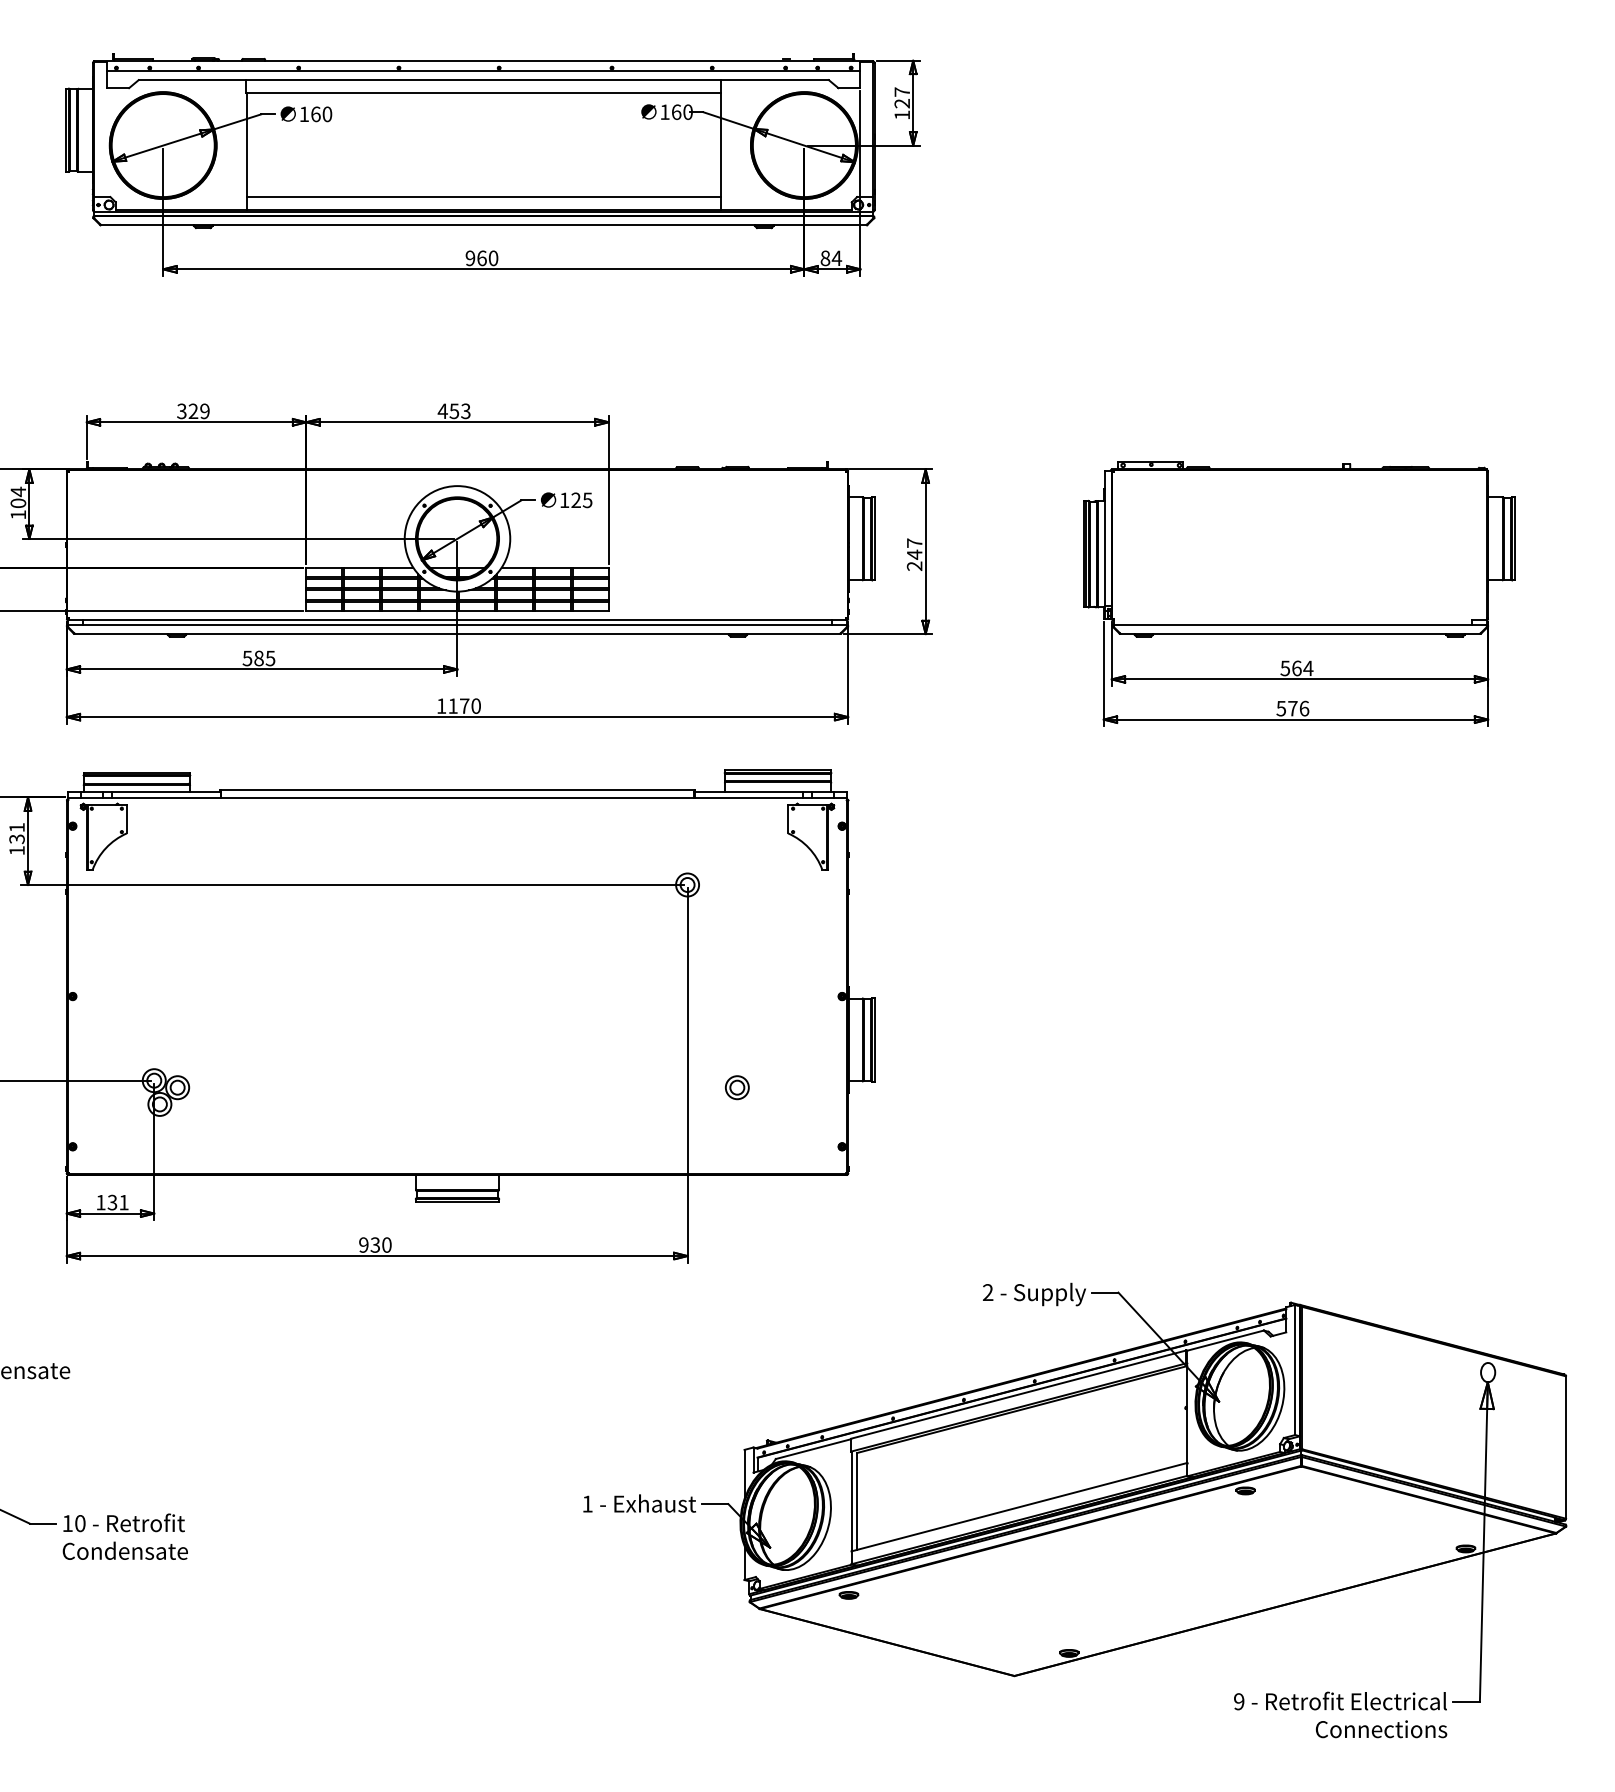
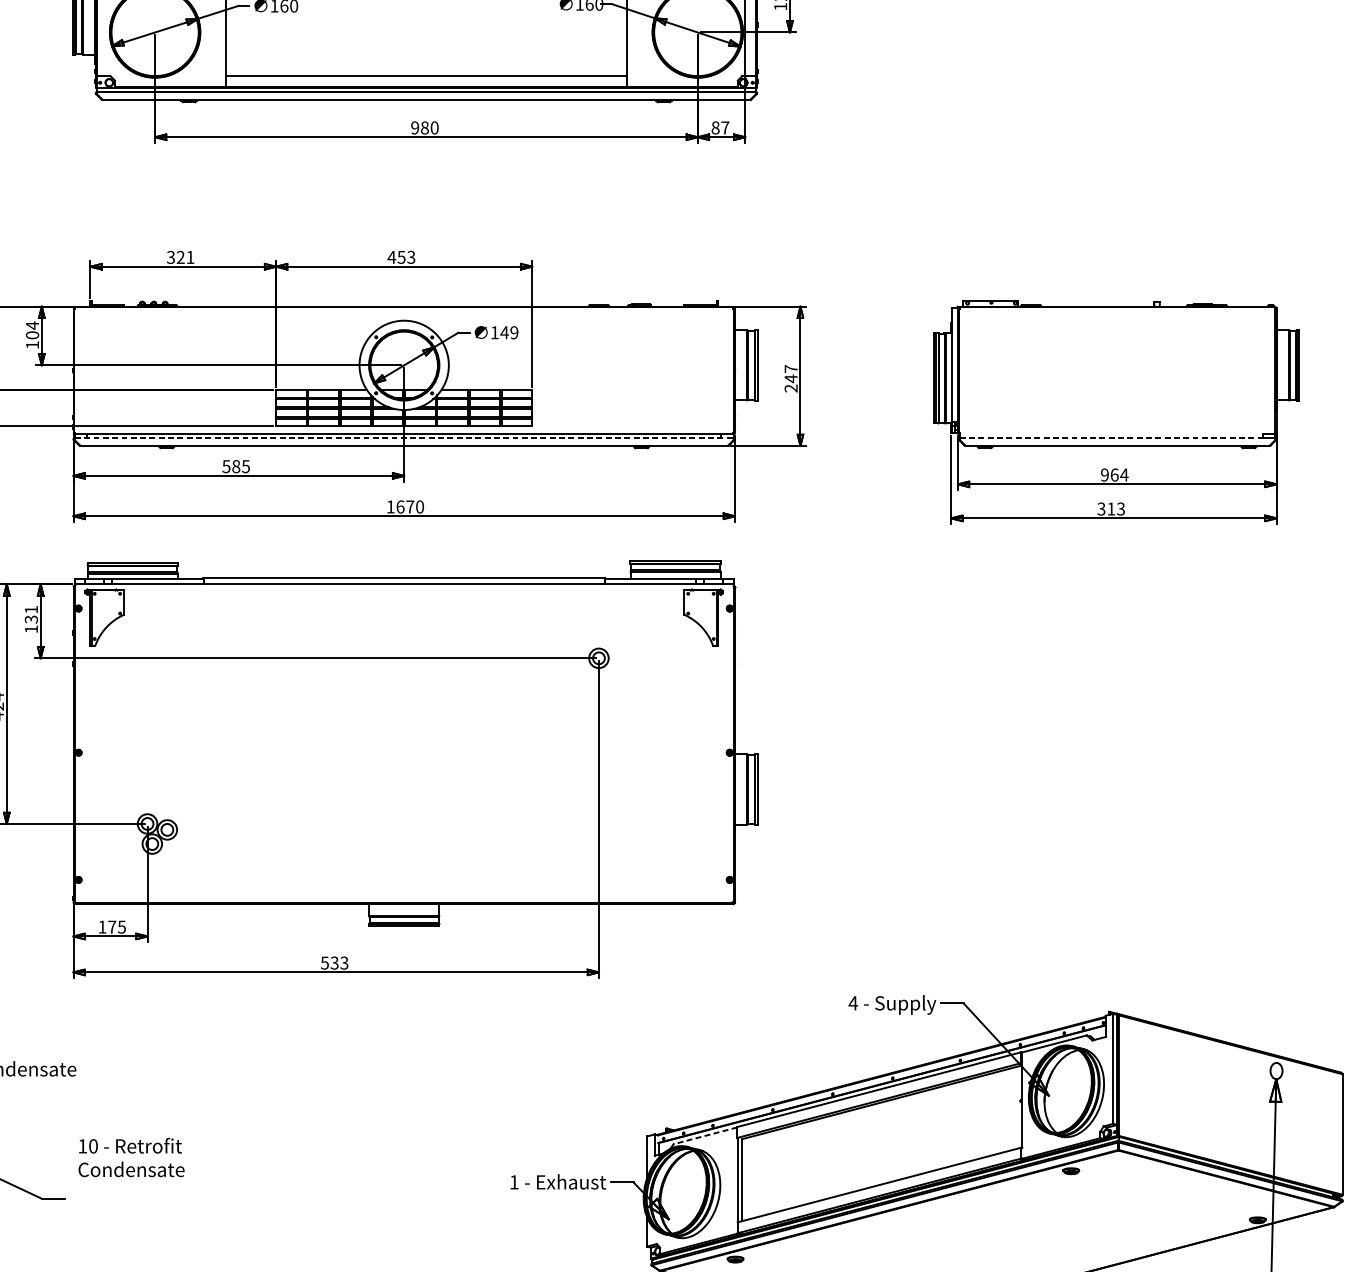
text: (481, 257) -> (424, 127), 960 -> 980
text: (836, 257) -> (724, 127), 84 -> 87
text: (204, 411) -> (190, 257), 329 -> 321
text: (581, 500) -> (509, 332), 125 -> 149
line: (458, 624) -> (405, 437), solid -> dashed
line: (1292, 624) -> (1110, 437), solid -> dashed
text: (1284, 668) -> (1104, 475), 564 -> 964
text: (452, 705) -> (399, 506), 1170 -> 1670
text: (1293, 708) -> (1111, 508), 576 -> 313
part: (737, 1087) -> (641, 829), removed
text: (117, 1202) -> (116, 927), 131 -> 175
text: (375, 1244) -> (334, 962), 930 -> 533
text: (987, 1292) -> (852, 1003), 2 -> 4
line: (813, 1449) -> (705, 1136), solid -> dashed
text: (124, 1536) -> (130, 1157), moved

